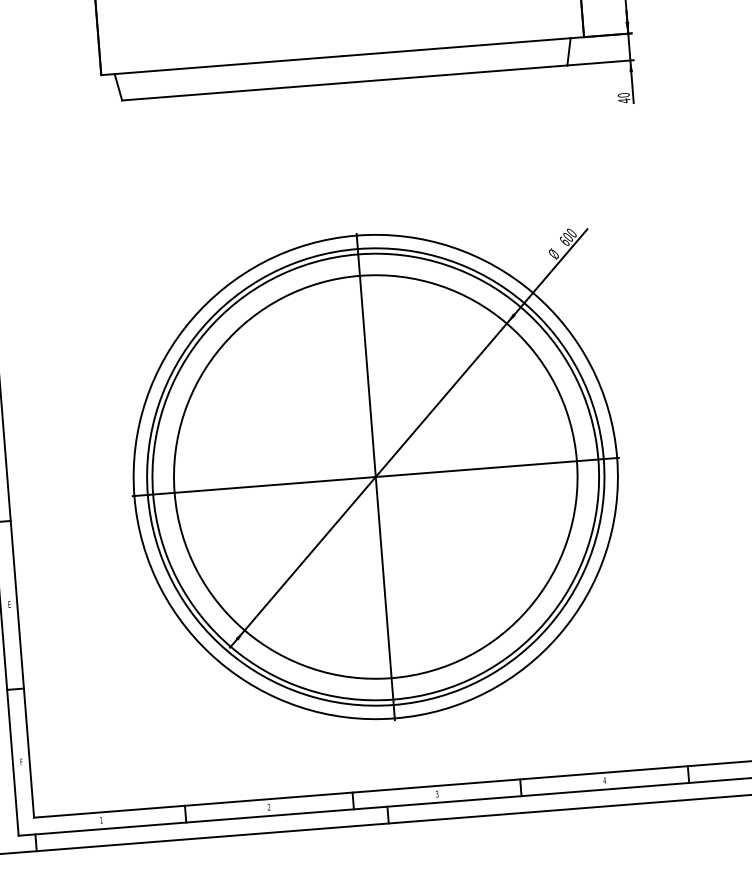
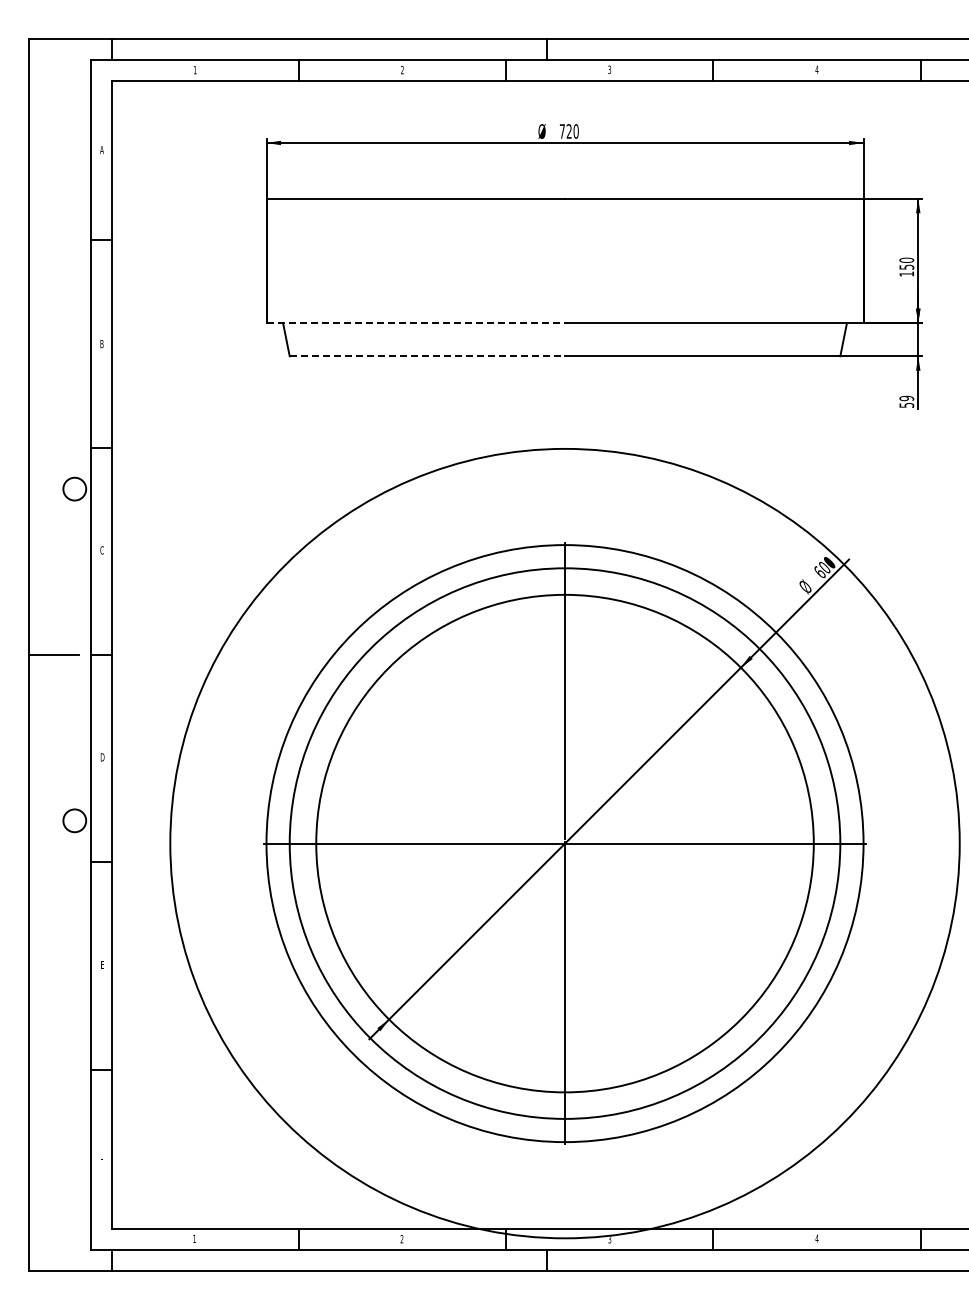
line: (222, 65) -> (416, 323), solid -> dashed
line: (233, 91) -> (427, 356), solid -> dashed
text: (623, 98) -> (906, 402), 40 -> 59
circle: (375, 476) -> (564, 843), size x1.4

